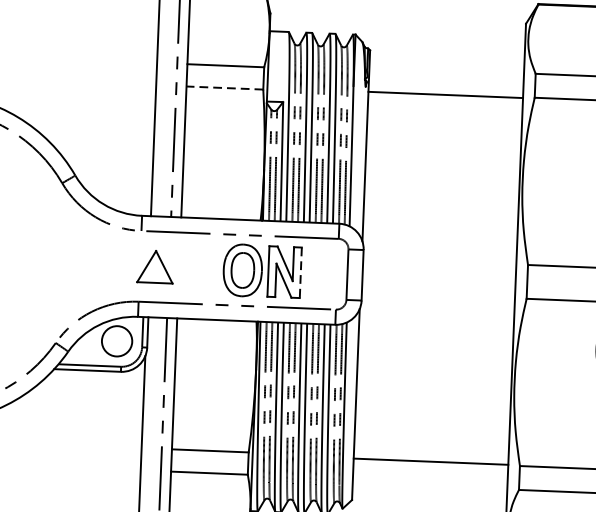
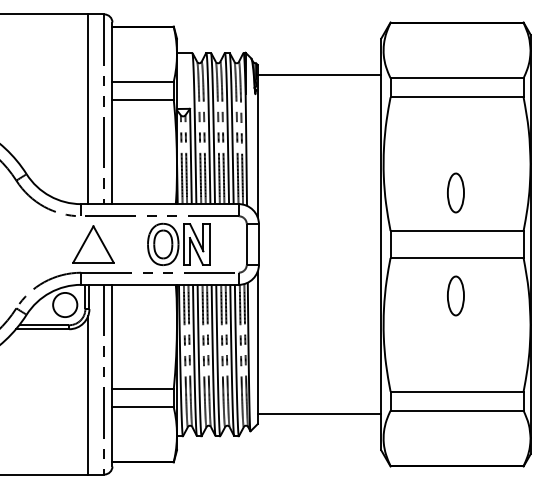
line: (225, 88) -> (143, 99), dashed -> solid
line: (445, 94) -> (319, 74), moved
part: (155, 266) -> (93, 244), size x1.43
line: (300, 272) -> (209, 244), dashed -> solid
line: (430, 462) -> (319, 414), moved

